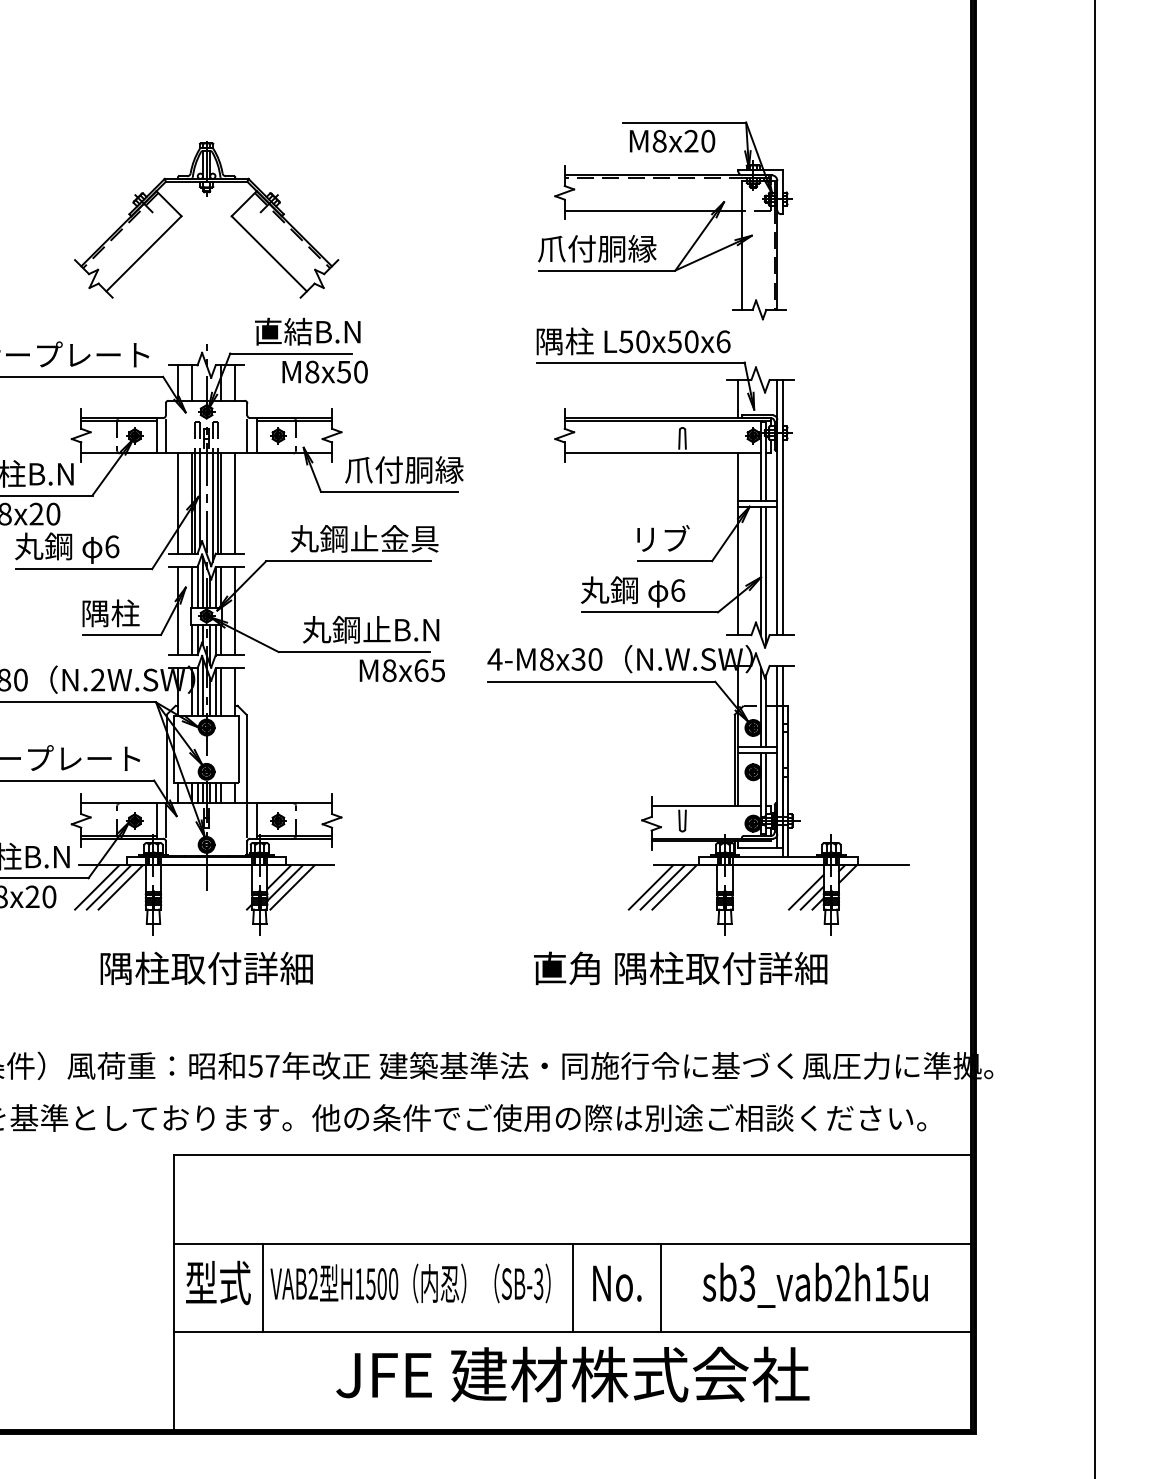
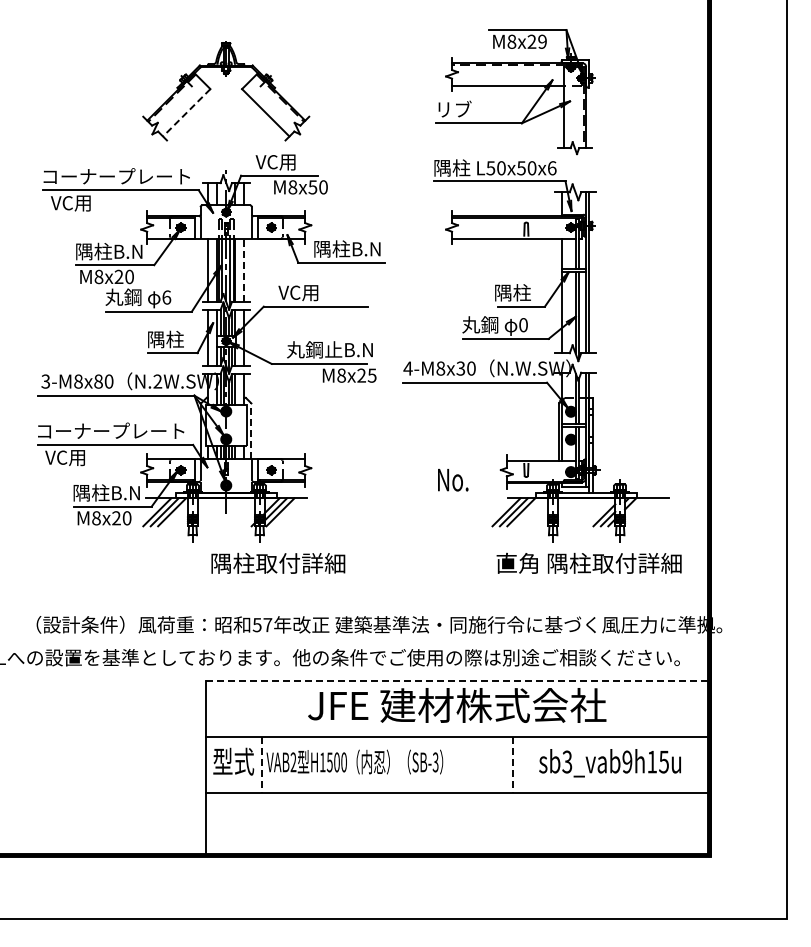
text: (708, 140) -> (542, 41), M8x20 -> M8x29
text: (597, 248) -> (472, 109), 爪付胴縁 -> リブ
line: (143, 253) -> (186, 112), solid -> dashed
text: (306, 331) -> (289, 161), 直結B.N -> VC用
text: (403, 469) -> (350, 248), 爪付胴縁 -> 隅柱B.N
line: (235, 503) -> (244, 270), solid -> dashed
text: (364, 538) -> (325, 292), 丸鋼止金具 -> VC用
text: (660, 538) -> (512, 292), リブ -> 隅柱
text: (678, 591) -> (523, 325), 6 -> 0
text: (421, 670) -> (361, 375), M8x65 -> M8x25
line: (246, 759) -> (251, 431), solid -> dashed
text: (207, 966) -> (278, 562), moved
text: (679, 966) -> (588, 562), moved
line: (573, 1155) -> (457, 681), solid -> dashed
text: (617, 1284) -> (453, 480), moved
text: (842, 1284) -> (627, 762), sb3_vab2h15u -> sb3_vab9h15u
line: (262, 1287) -> (261, 764), solid -> dashed
line: (573, 1287) -> (457, 764), removed
line: (660, 1287) -> (512, 764), solid -> dashed
text: (573, 1374) -> (457, 705), moved

